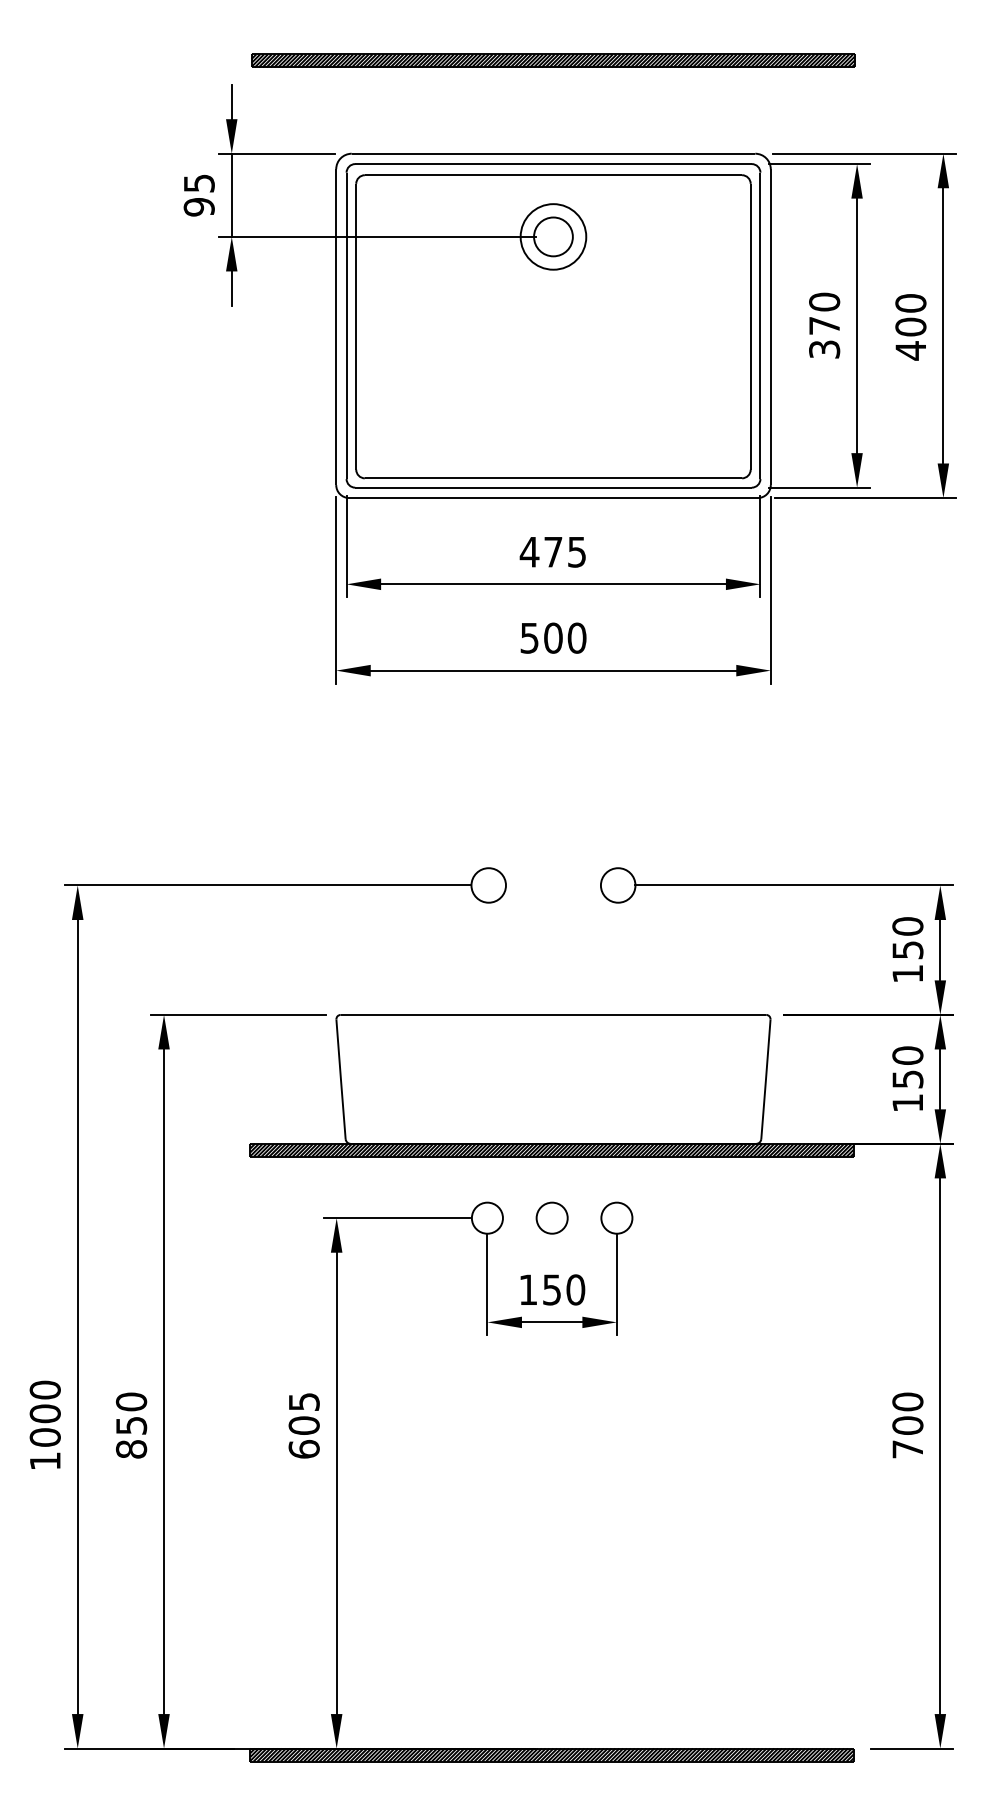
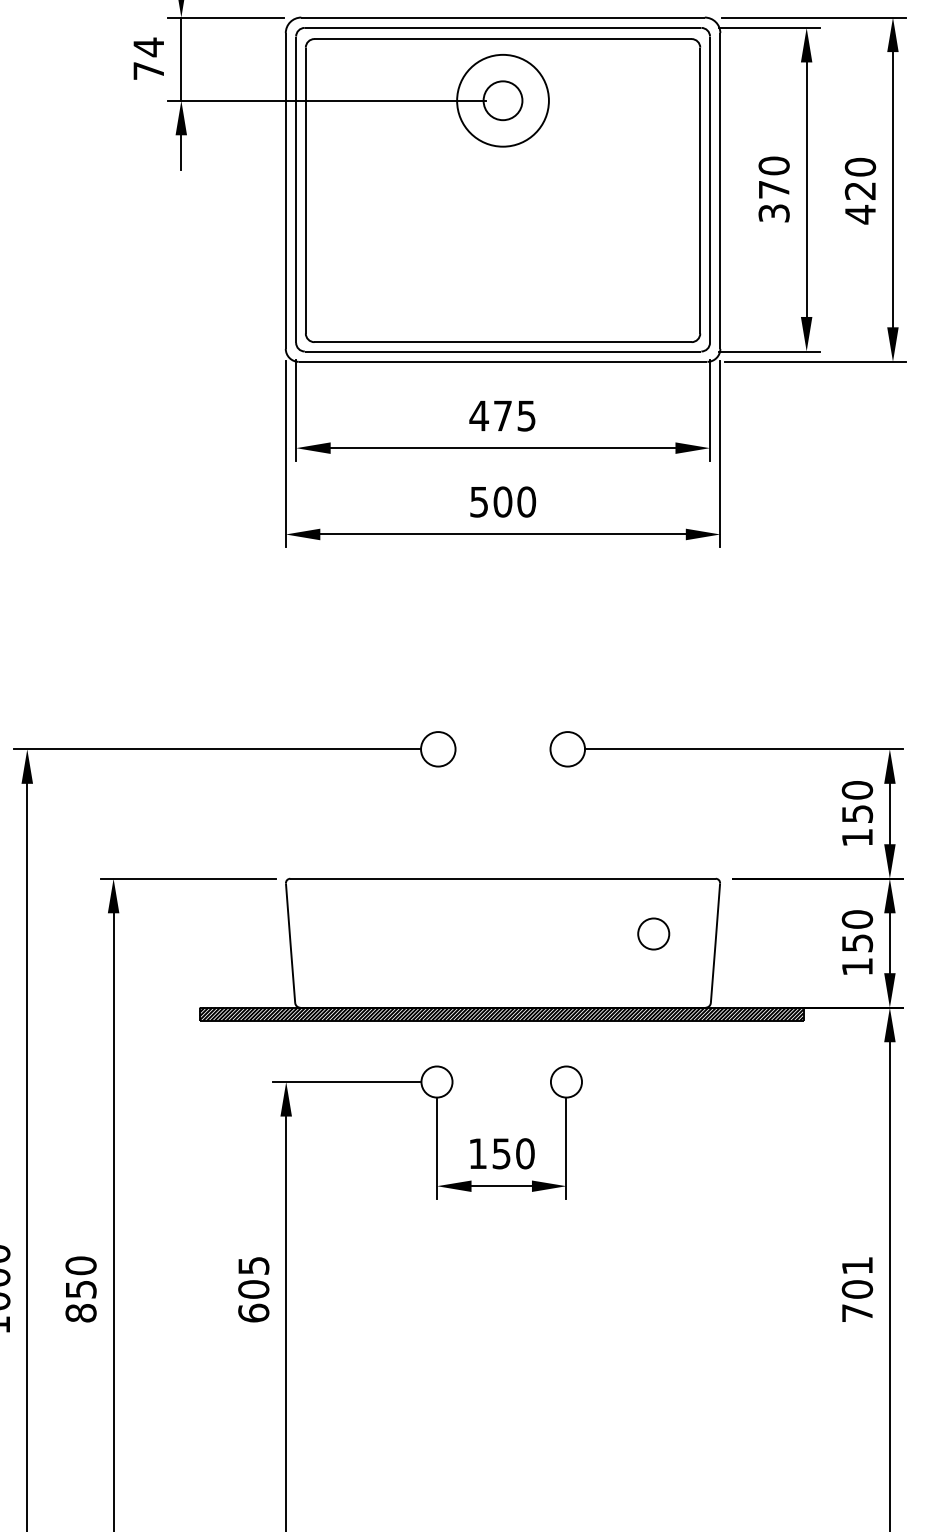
text: (198, 194) -> (148, 58), 95 -> 74
circle: (553, 236) -> (503, 100), size x1.4
text: (910, 326) -> (860, 190), 400 -> 420
circle: (551, 1217) -> (653, 933), moved
text: (907, 1401) -> (857, 1265), 700 -> 701

